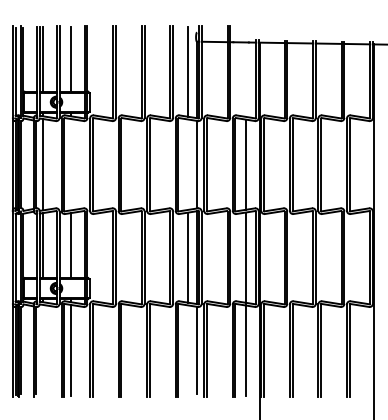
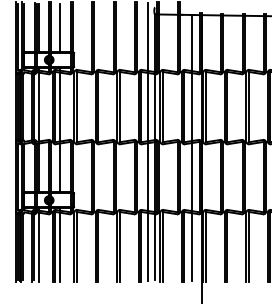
line: (245, 79) -> (191, 42), added
line: (70, 164) -> (59, 106), added
line: (187, 164) -> (147, 106), added
line: (42, 350) -> (38, 247), added
line: (187, 350) -> (147, 247), added

